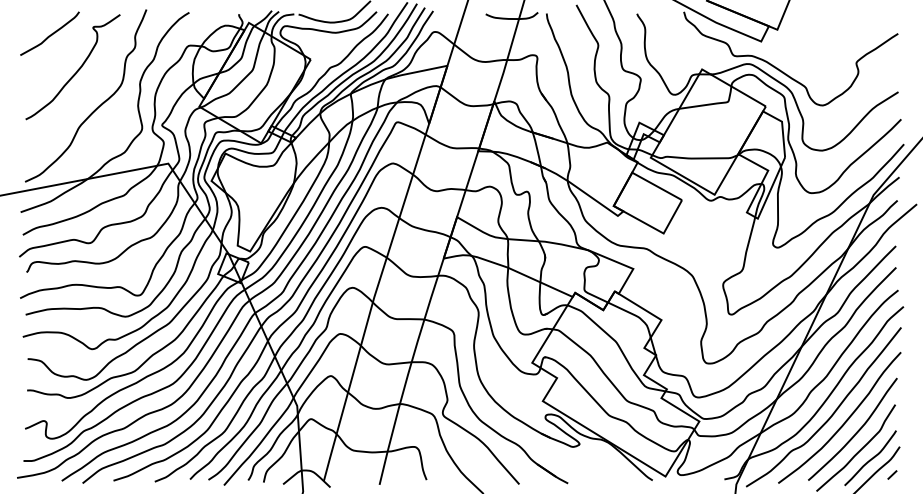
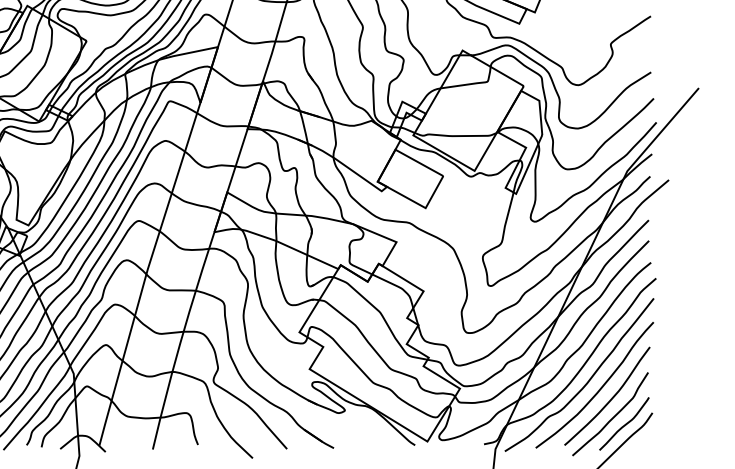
line: (892, 474) -> (645, 439), removed

